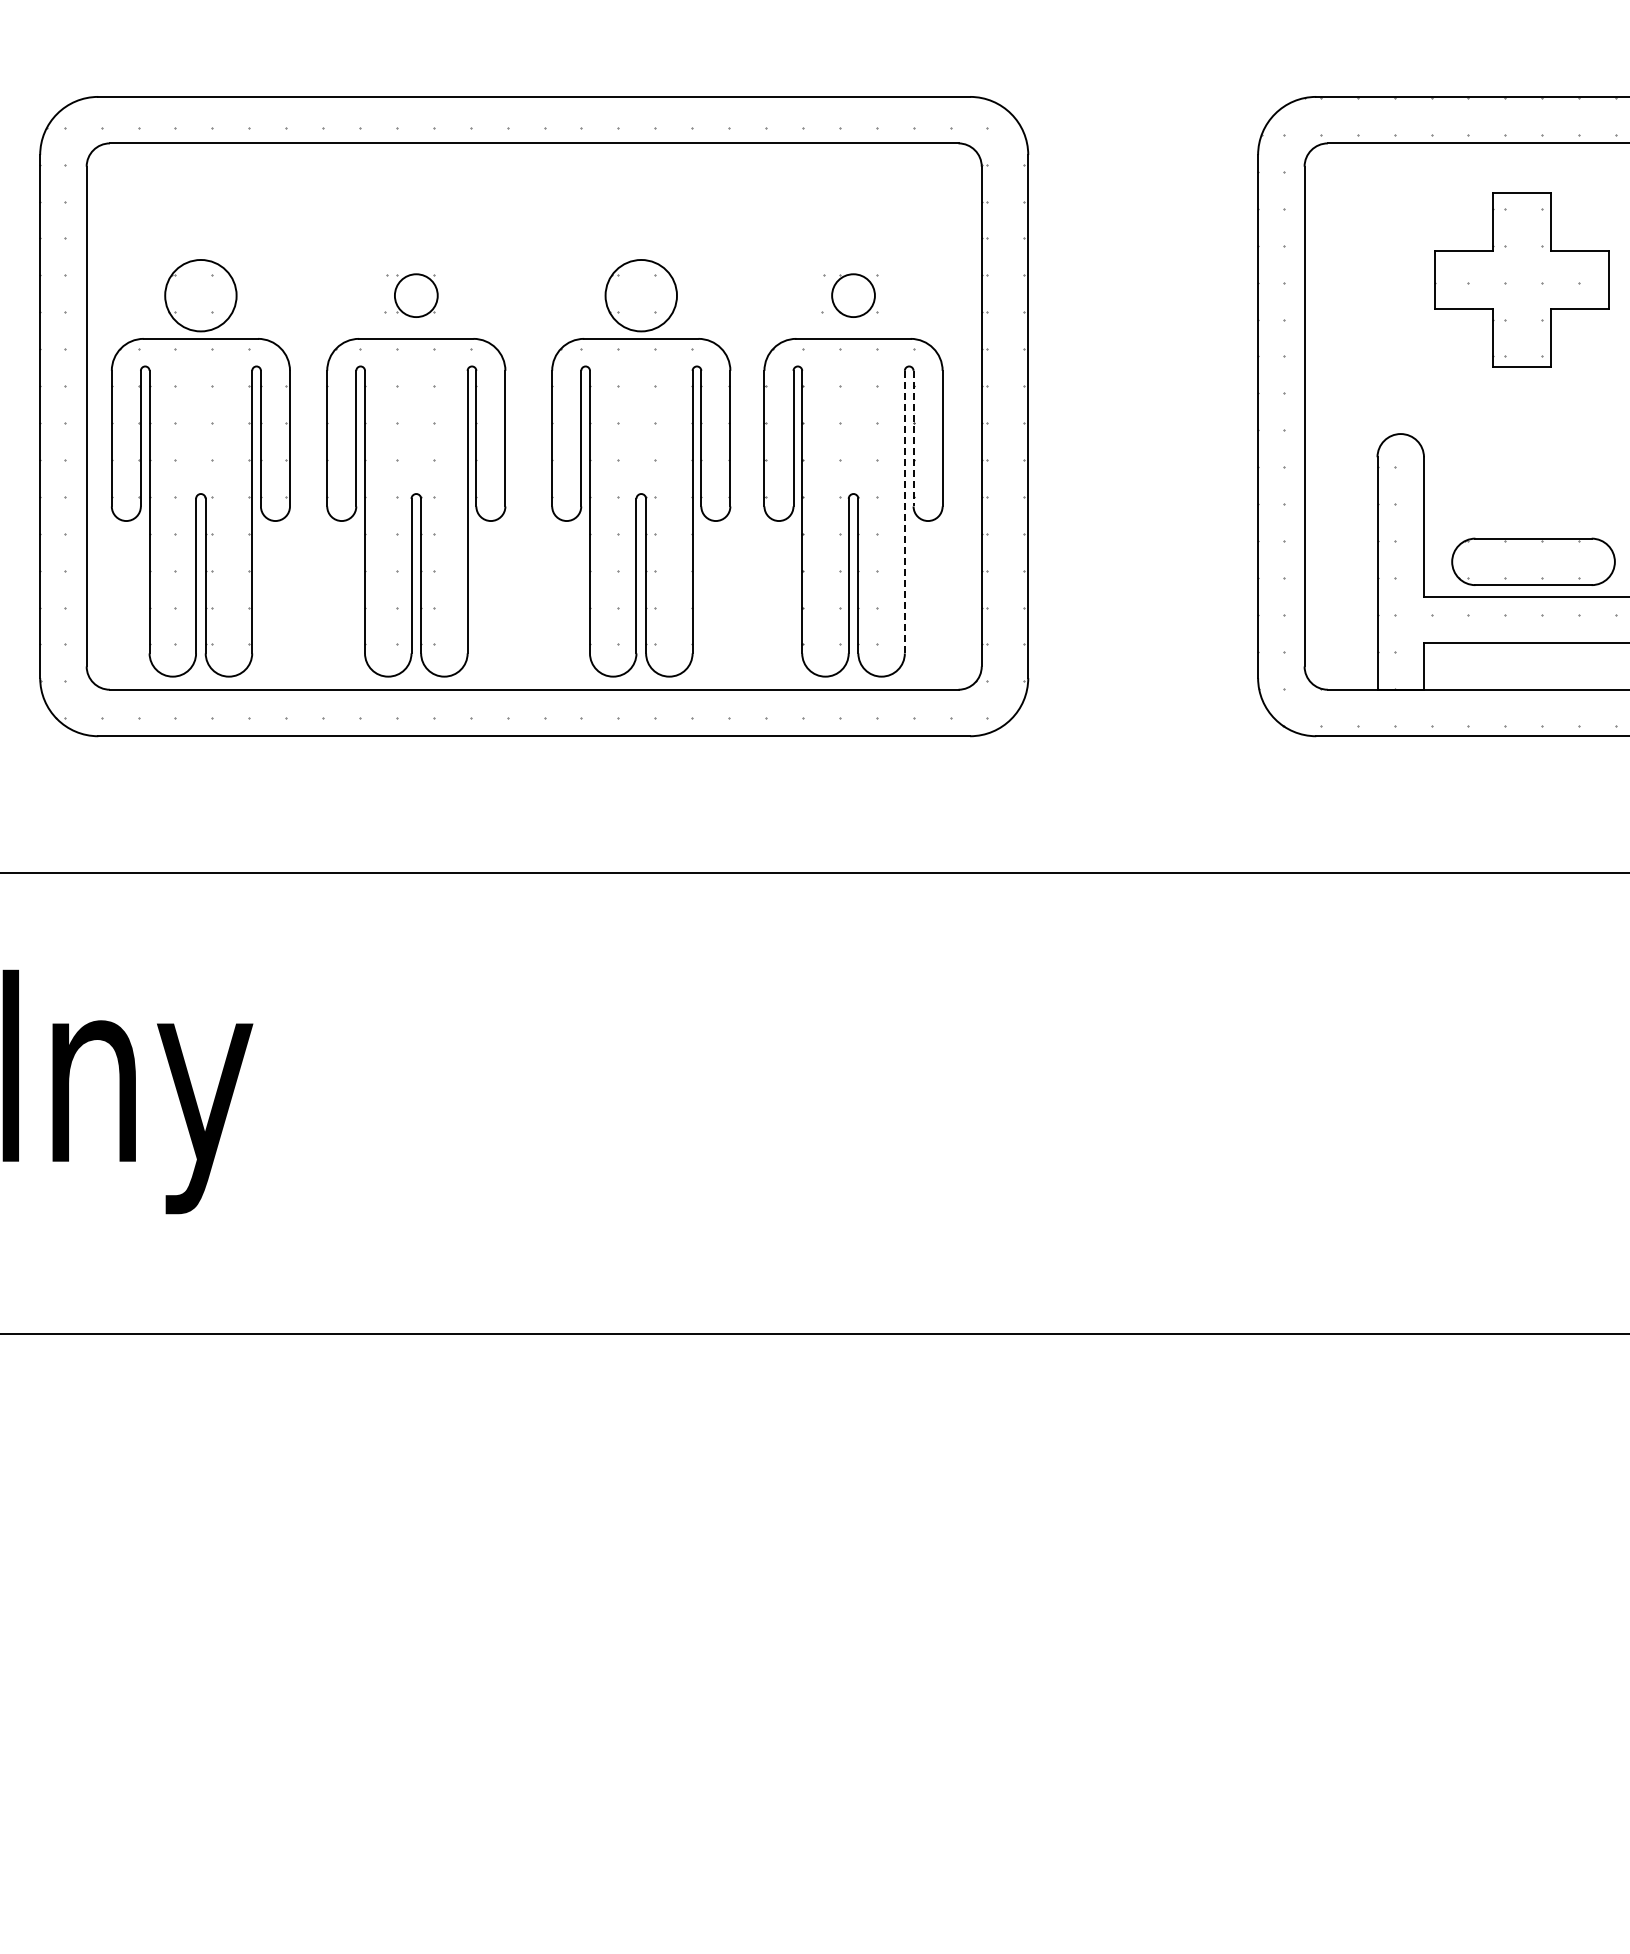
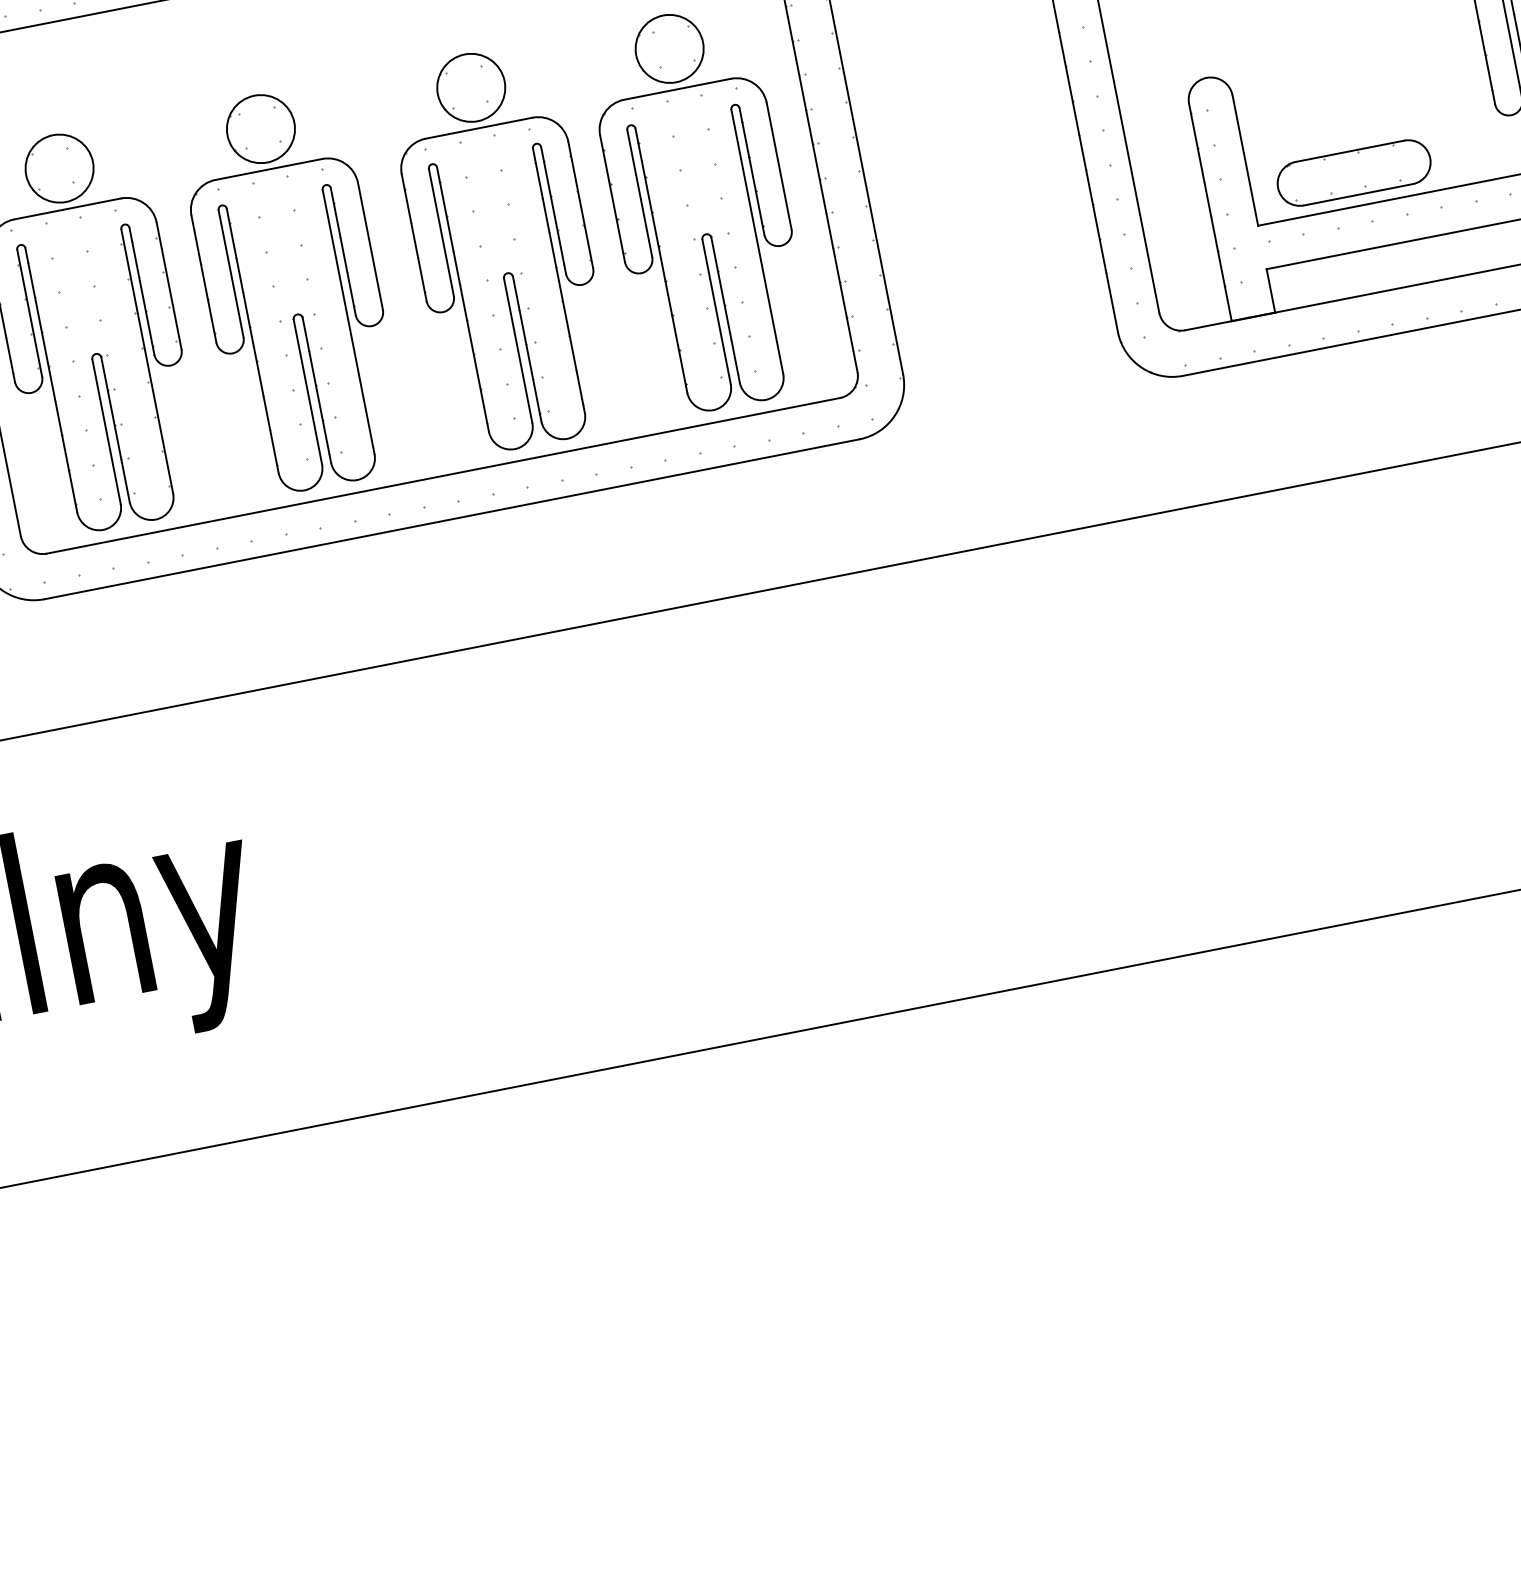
circle: (416, 295) -> (261, 128), size x1.67
circle: (853, 295) -> (669, 48), size x1.67
line: (913, 438) -> (751, 171), dashed -> solid
line: (904, 511) -> (756, 241), dashed -> solid

